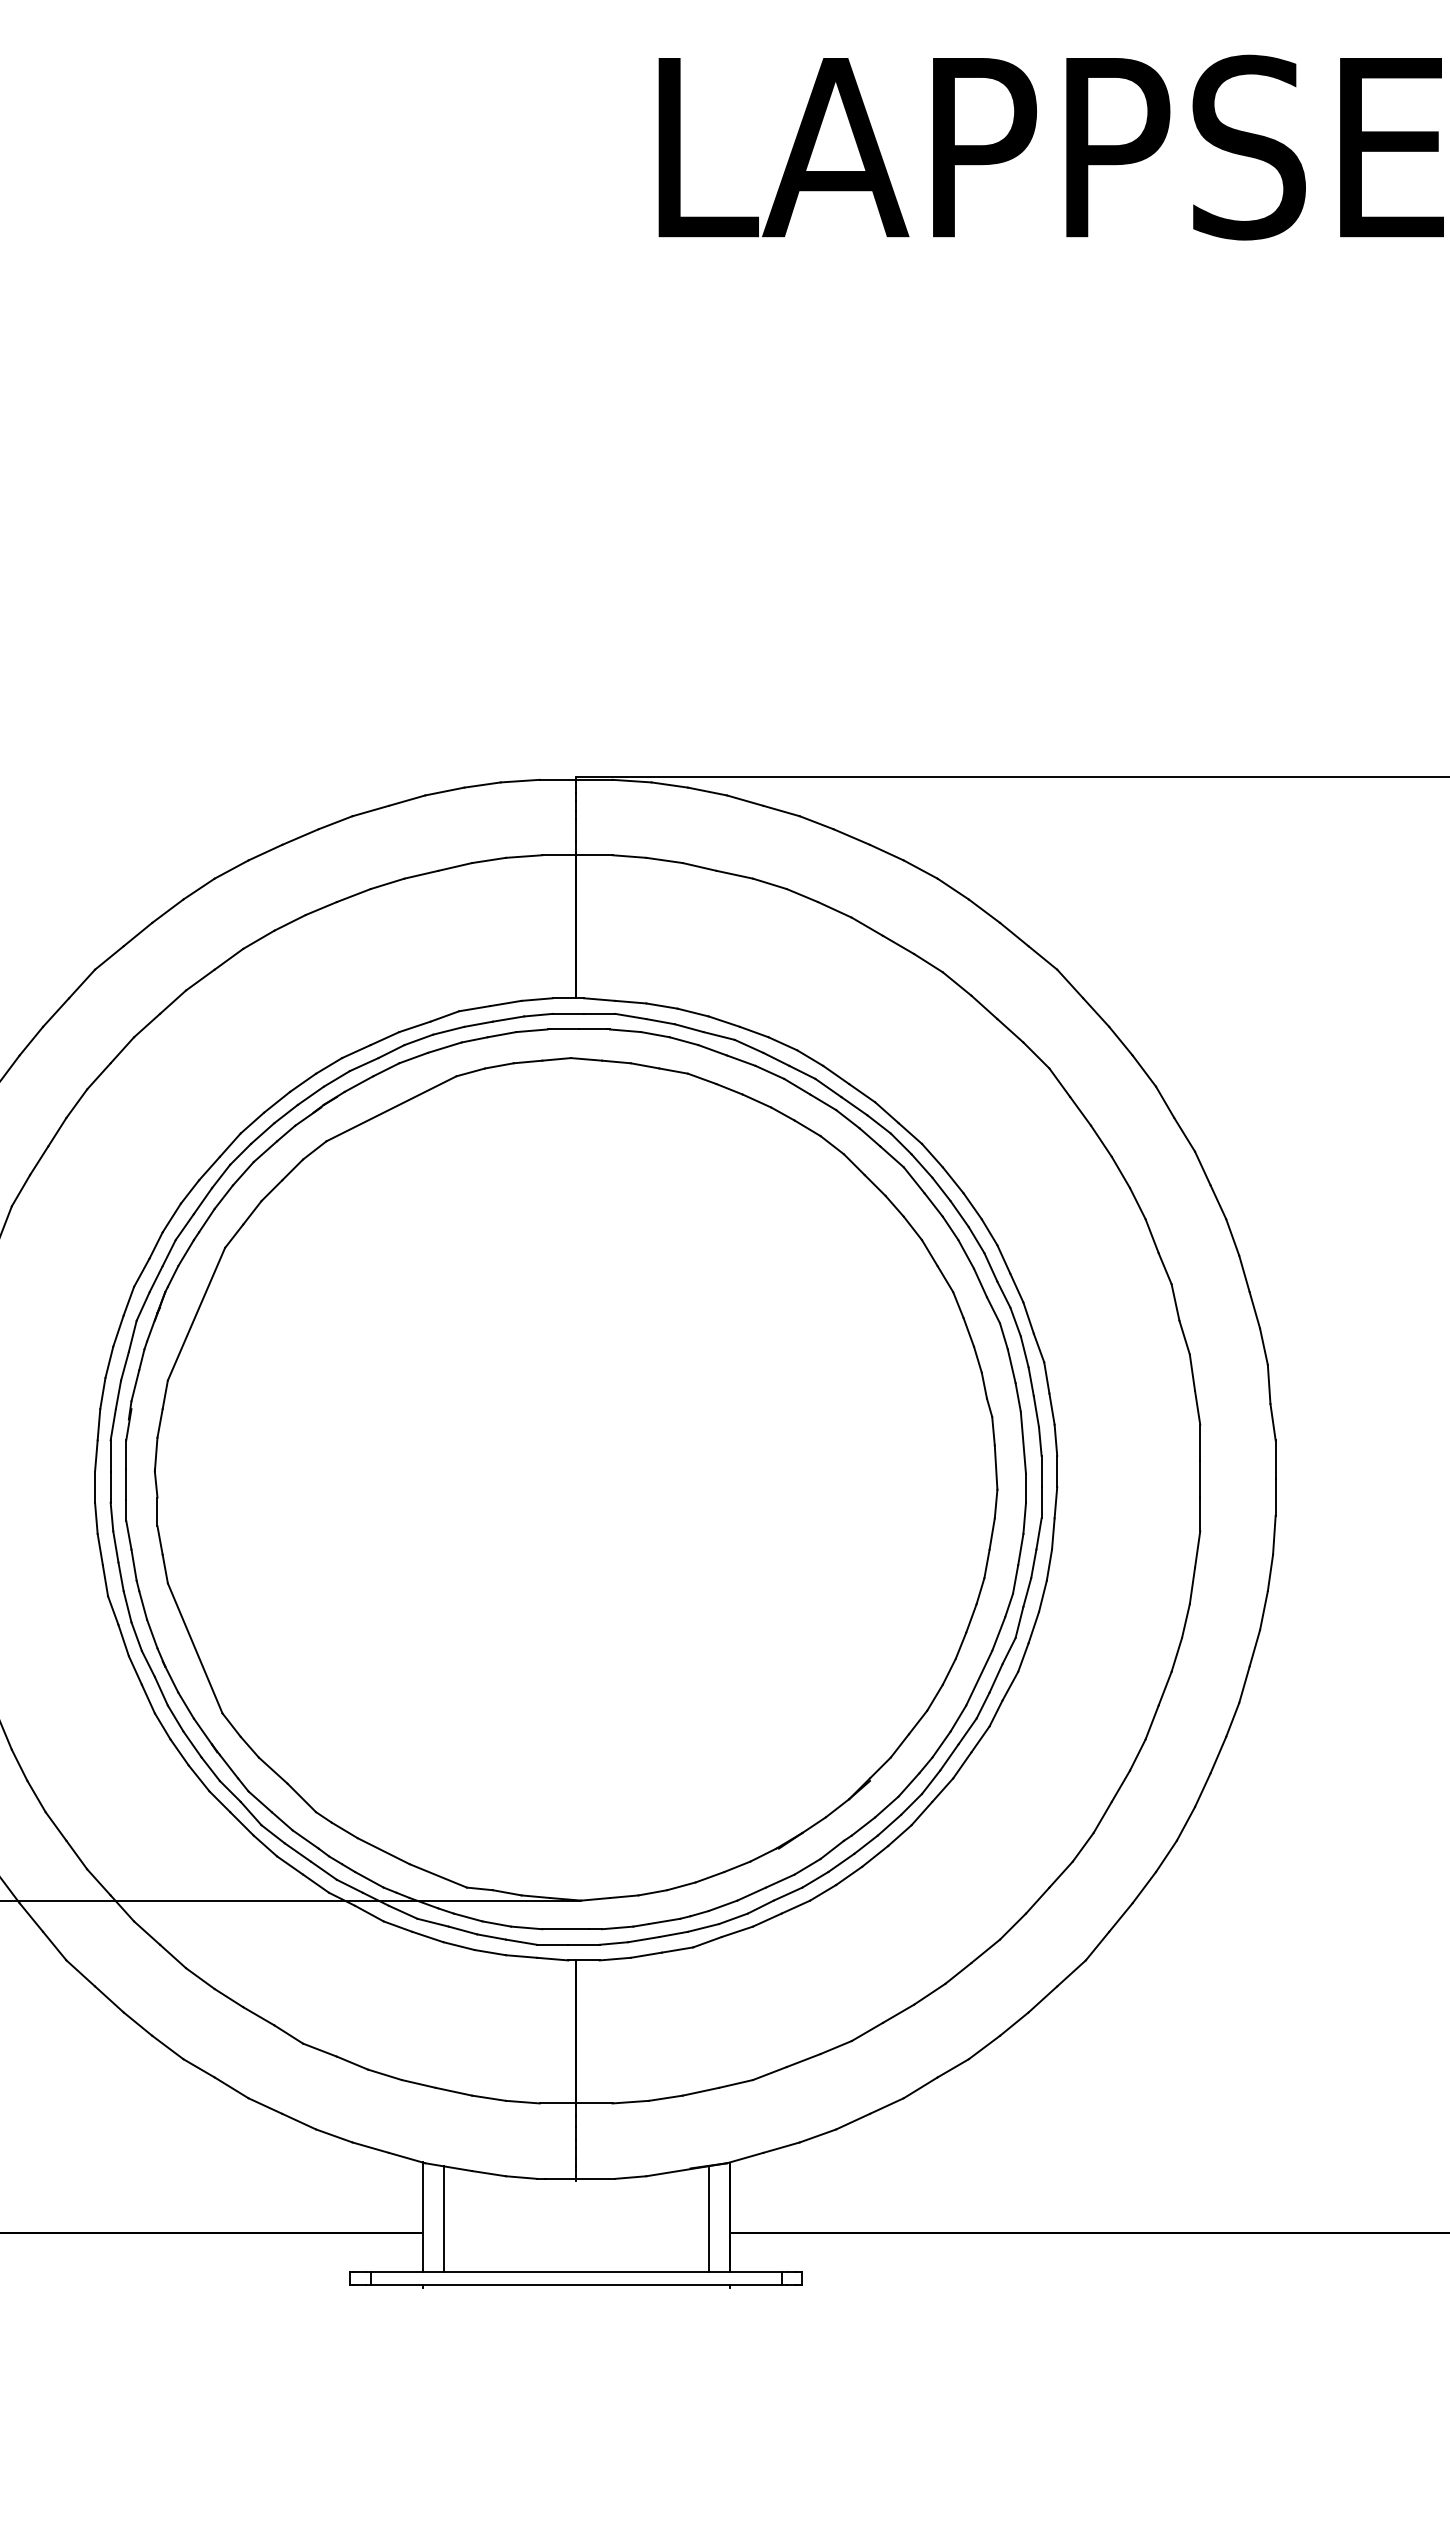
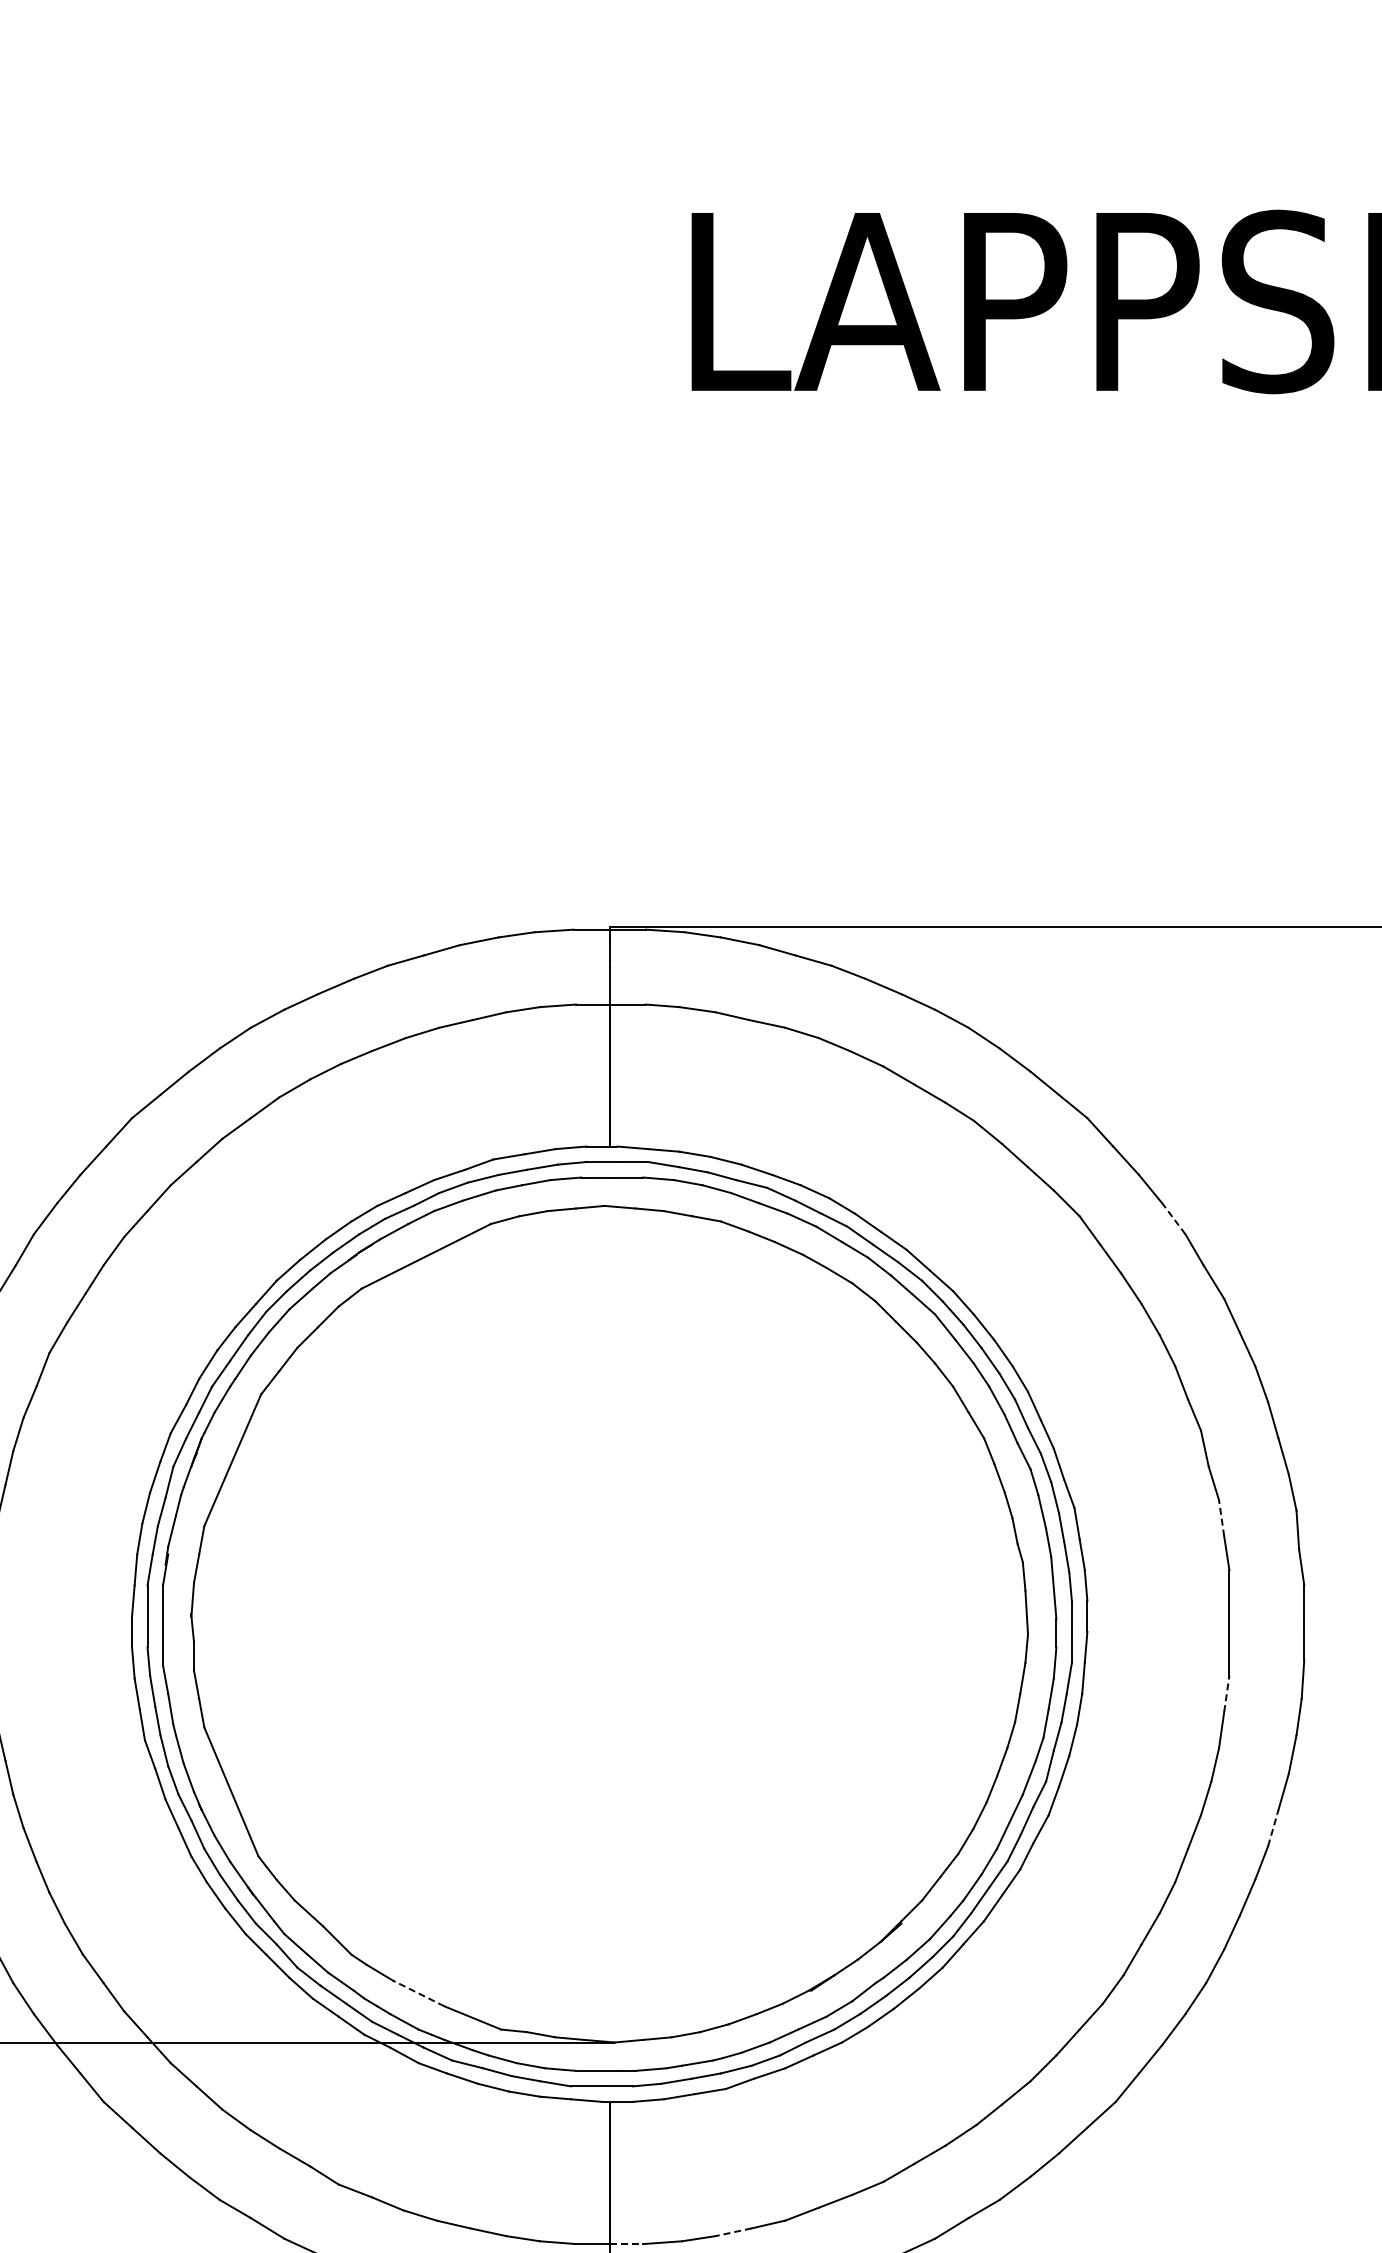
line: (1144, 1071) -> (1174, 1219), solid -> dashed
line: (1192, 1372) -> (1221, 1518), solid -> dashed
line: (1197, 1549) -> (1226, 1693), solid -> dashed
line: (1244, 1684) -> (1273, 1827), solid -> dashed
line: (383, 1850) -> (418, 1992), solid -> dashed
line: (700, 2091) -> (733, 2232), solid -> dashed
line: (594, 2103) -> (627, 2243), solid -> dashed

